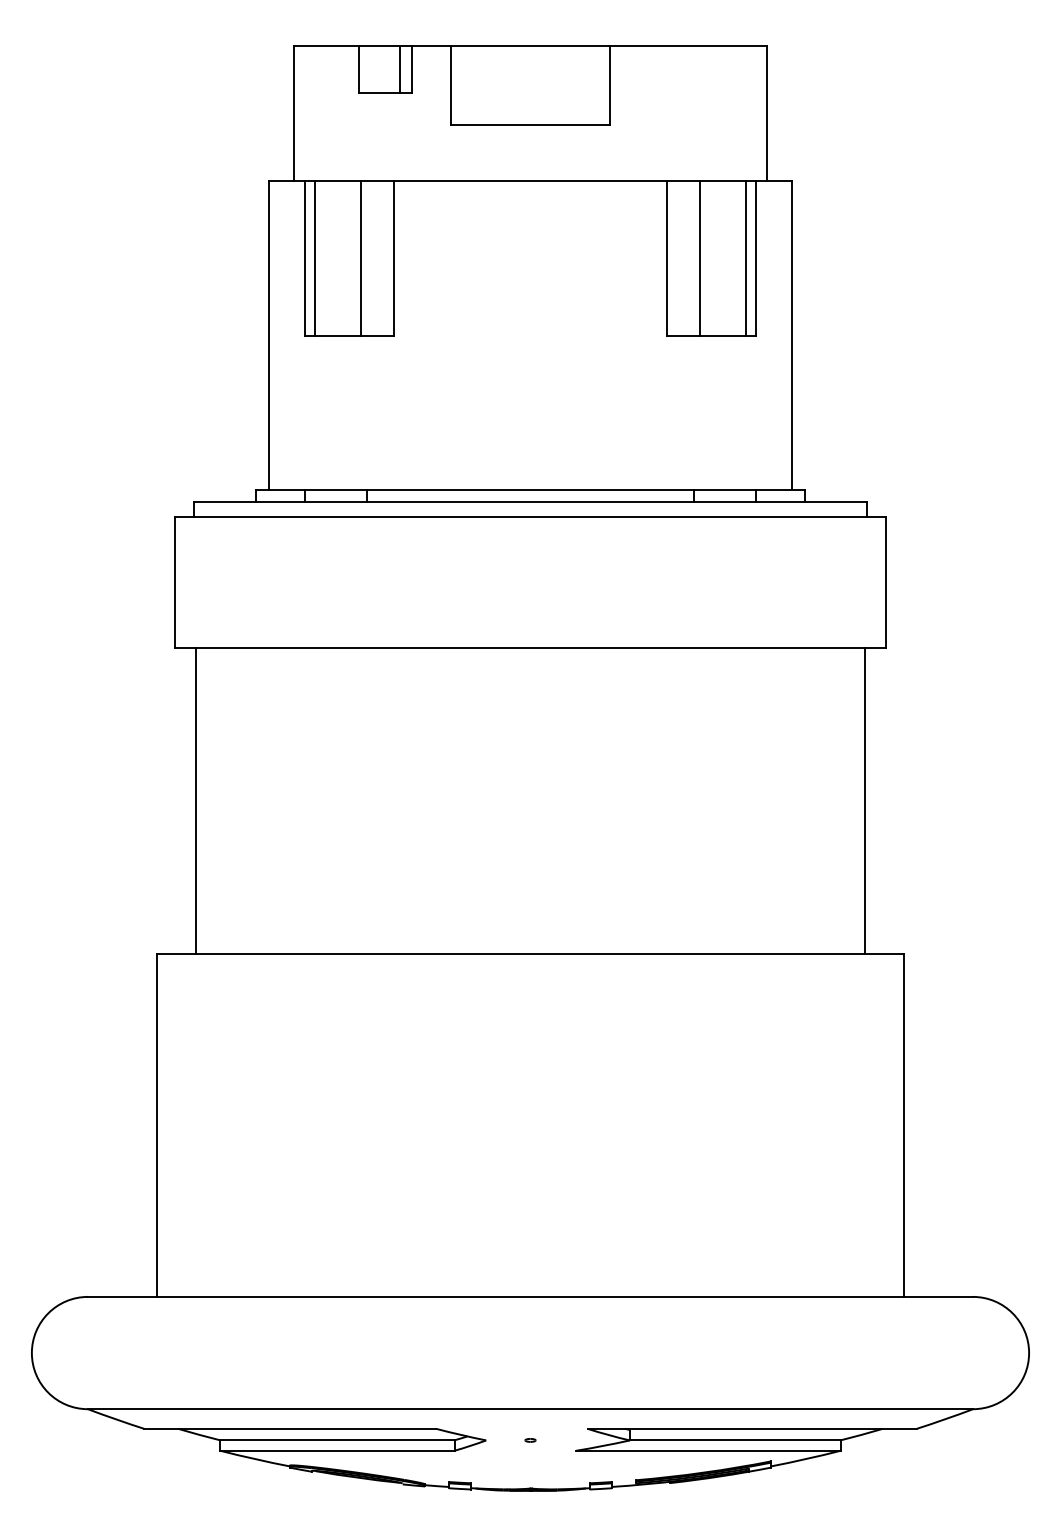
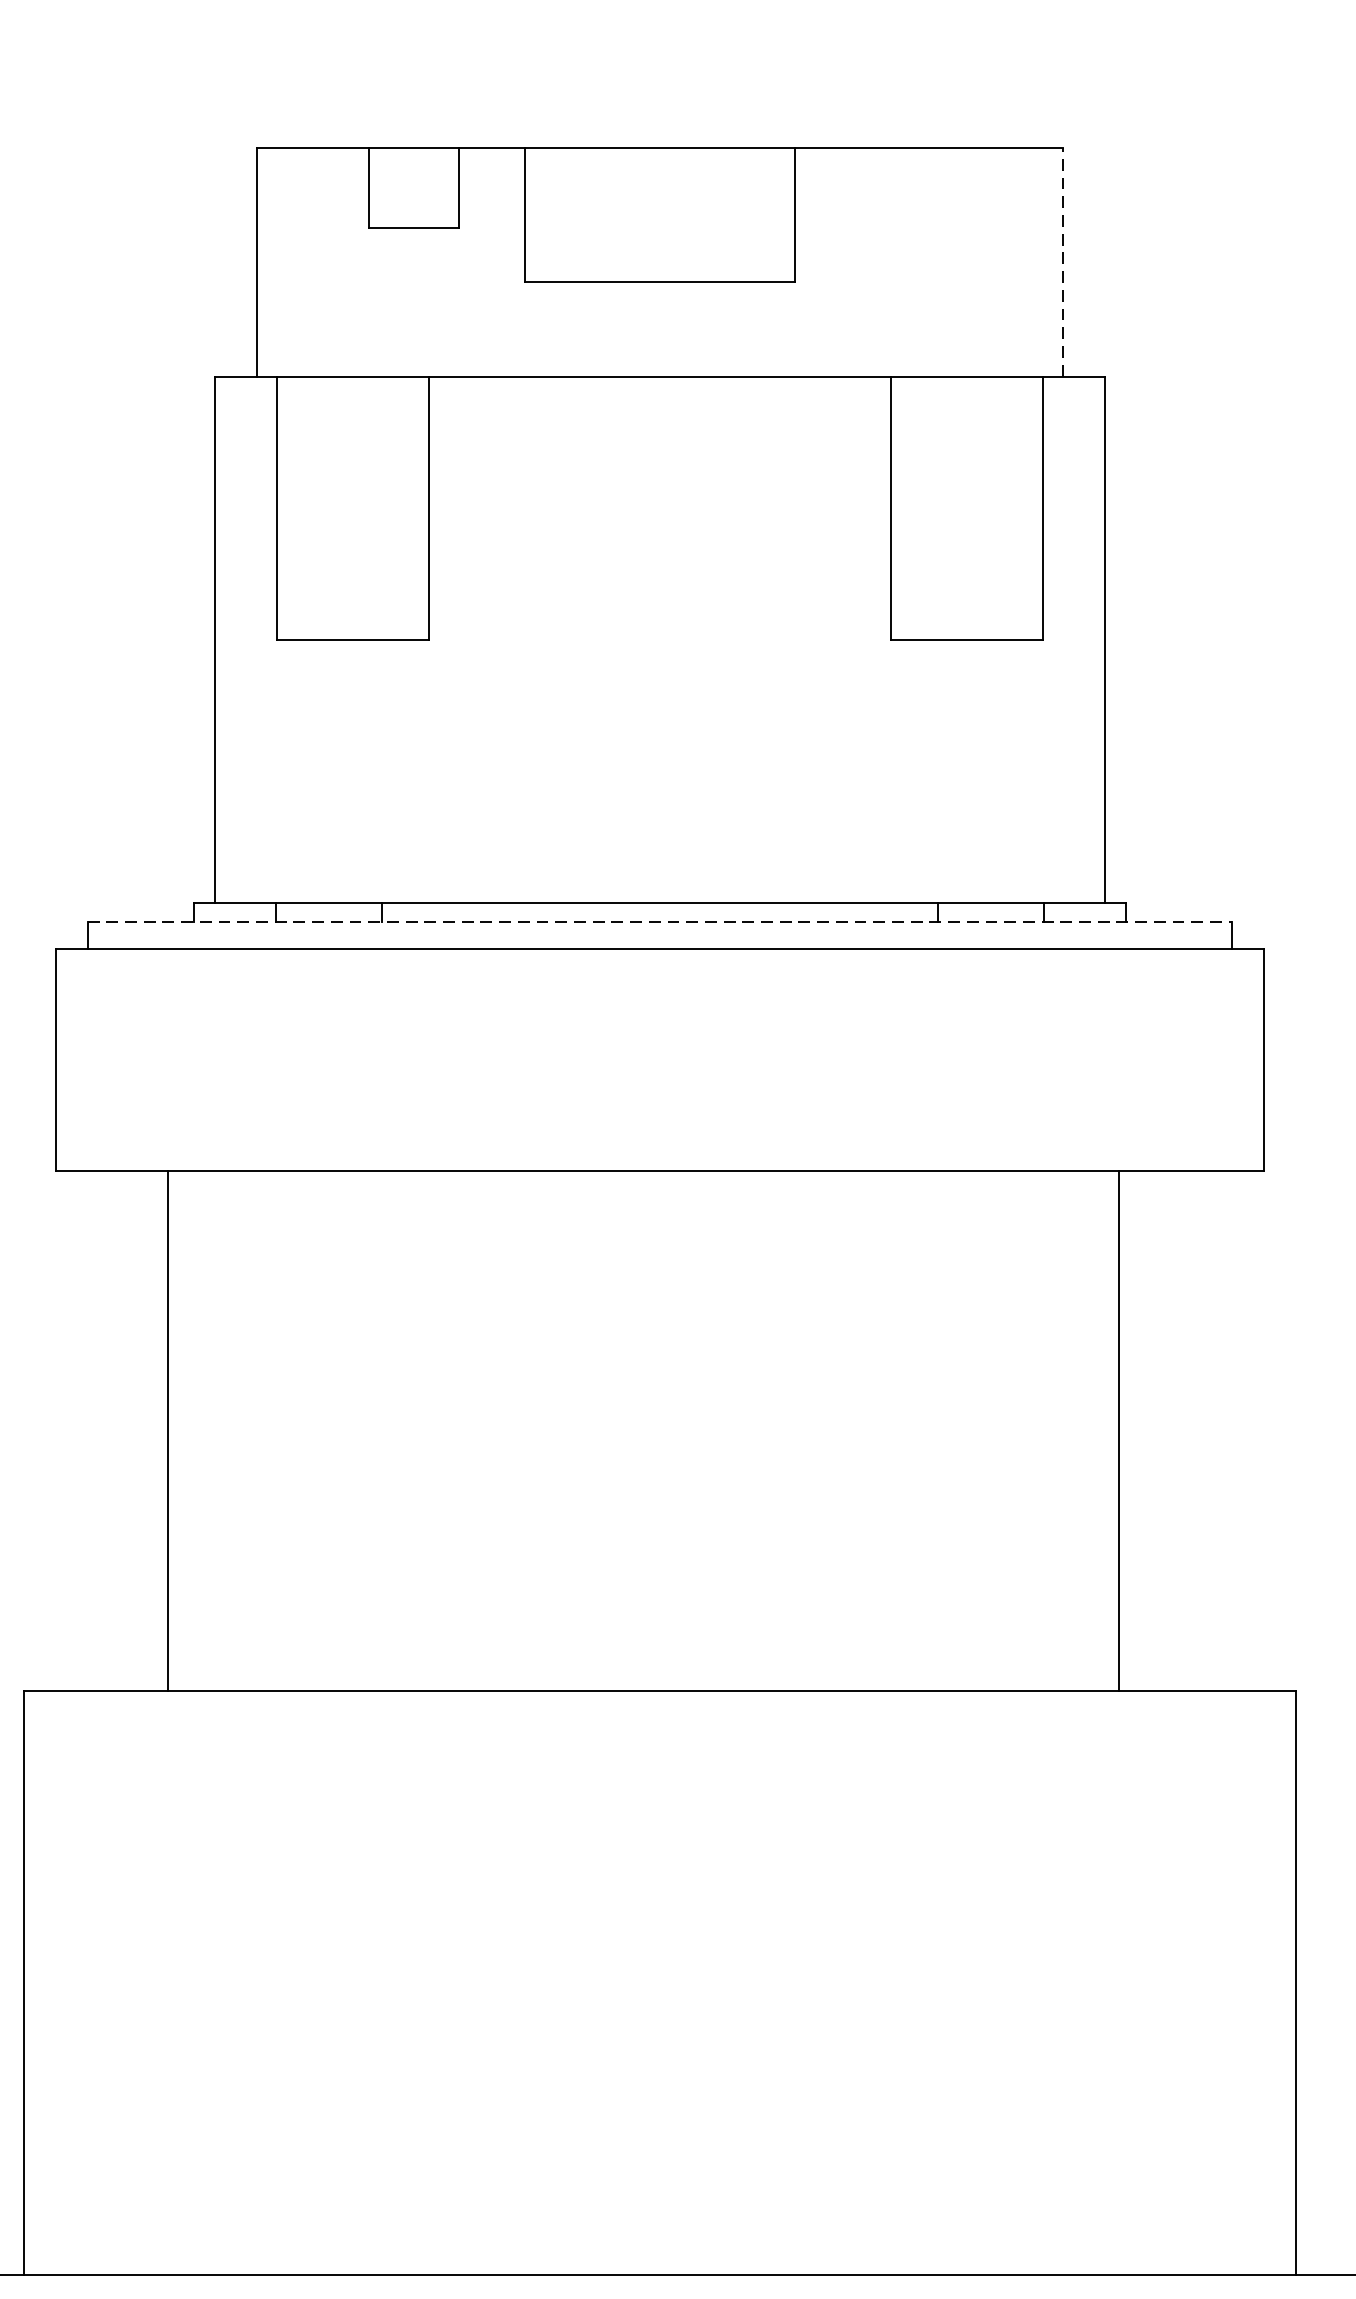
line: (400, 69) -> (438, 187), removed
line: (767, 112) -> (1062, 260), solid -> dashed
line: (314, 257) -> (292, 507), removed
line: (361, 257) -> (372, 507), removed
line: (699, 257) -> (947, 507), removed
line: (746, 257) -> (1027, 507), removed
line: (530, 501) -> (659, 922), solid -> dashed
line: (196, 800) -> (168, 1430), moved
line: (864, 800) -> (1119, 1430), moved

